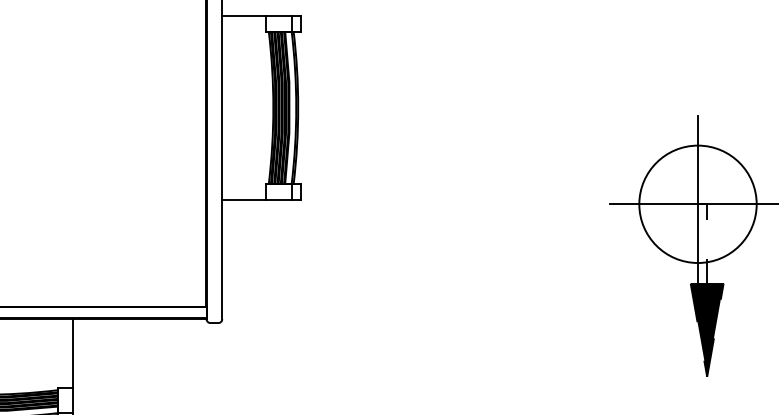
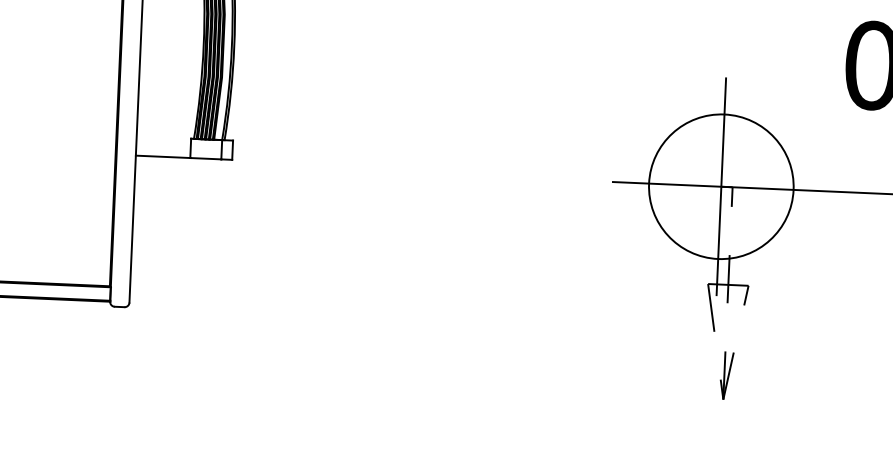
fill: (706, 329) -> (725, 341), removed

